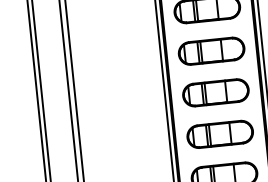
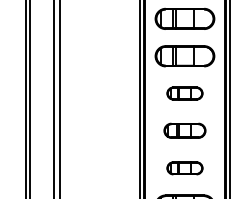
part: (211, 51) -> (184, 93), size x0.6
part: (215, 92) -> (184, 130), size x0.7
part: (219, 134) -> (184, 168), size x0.6

